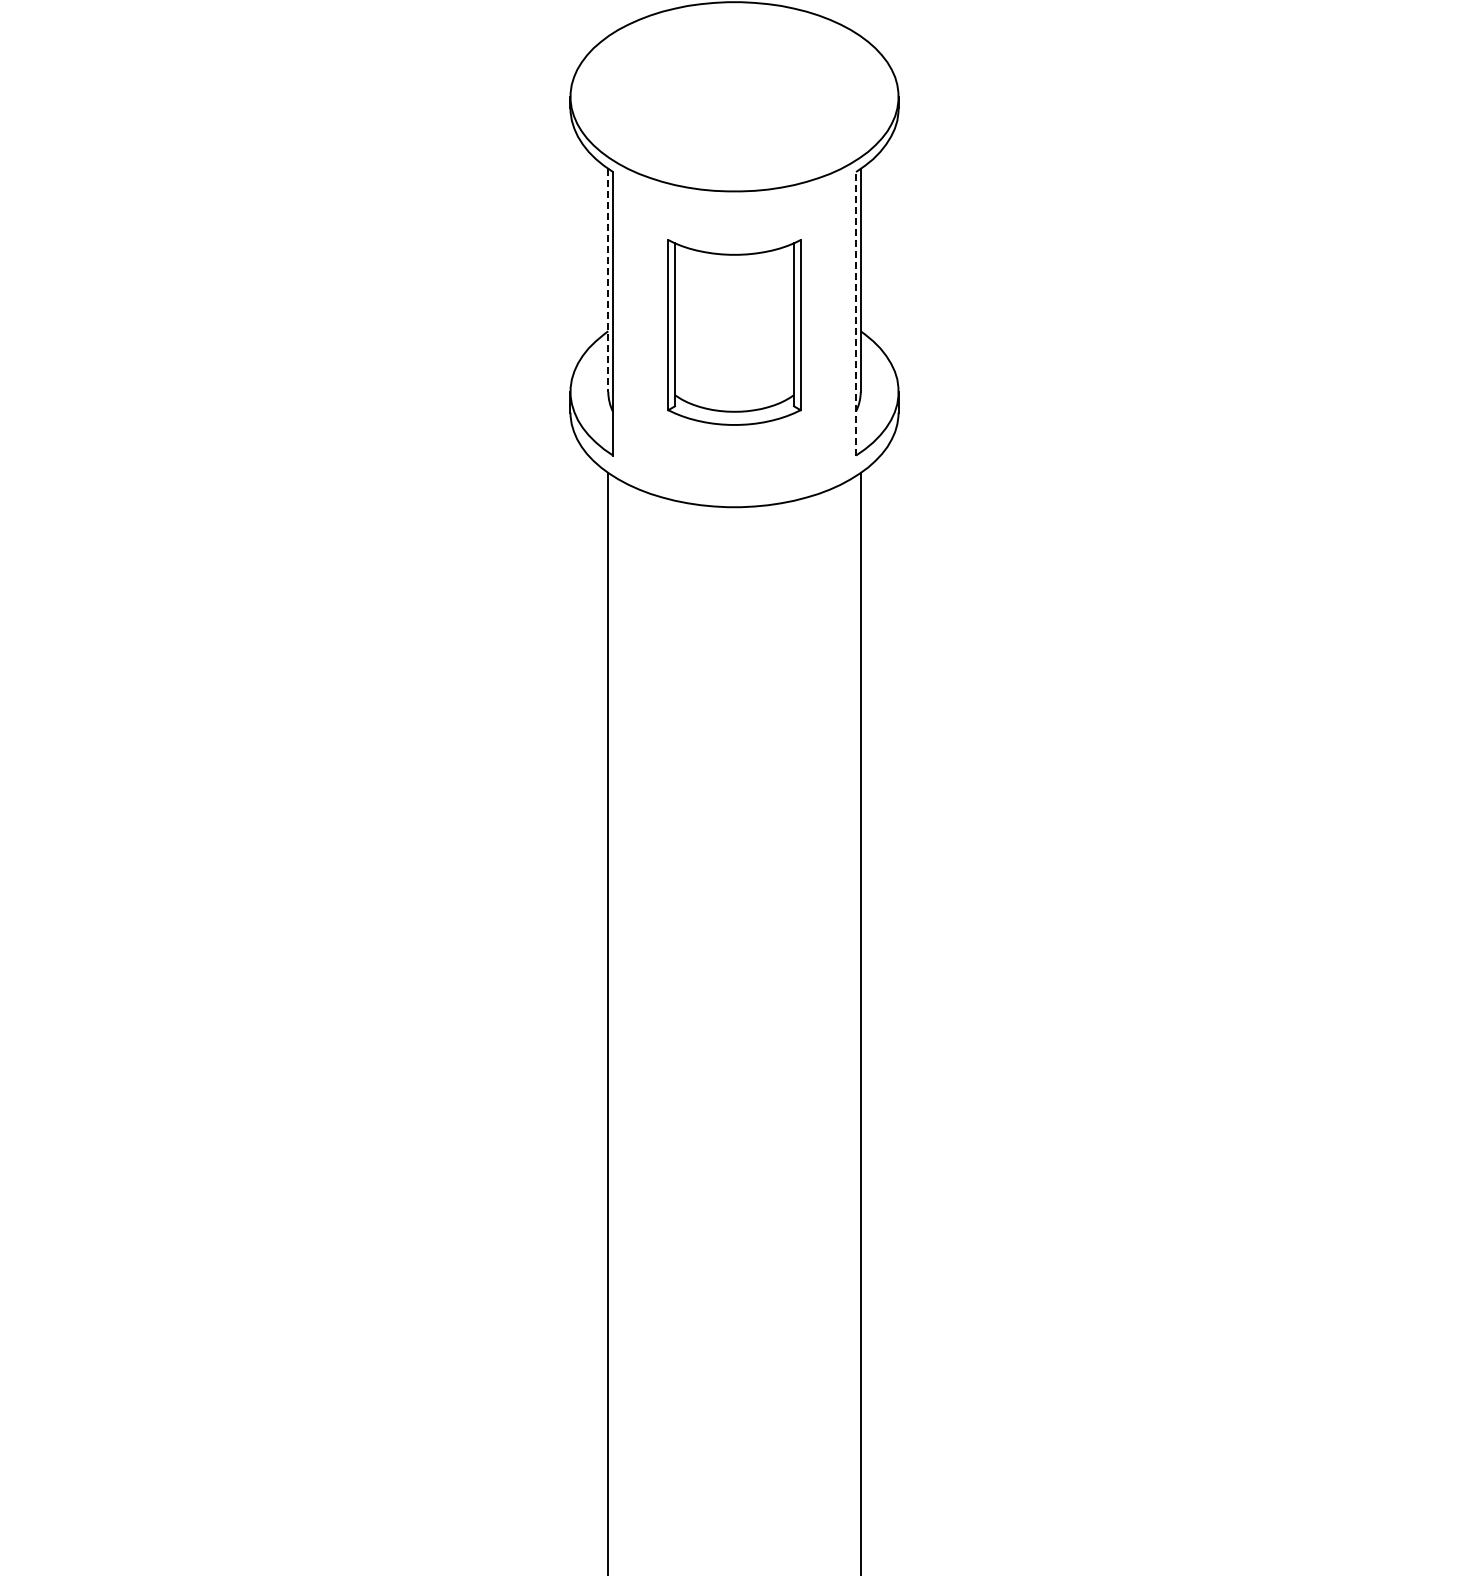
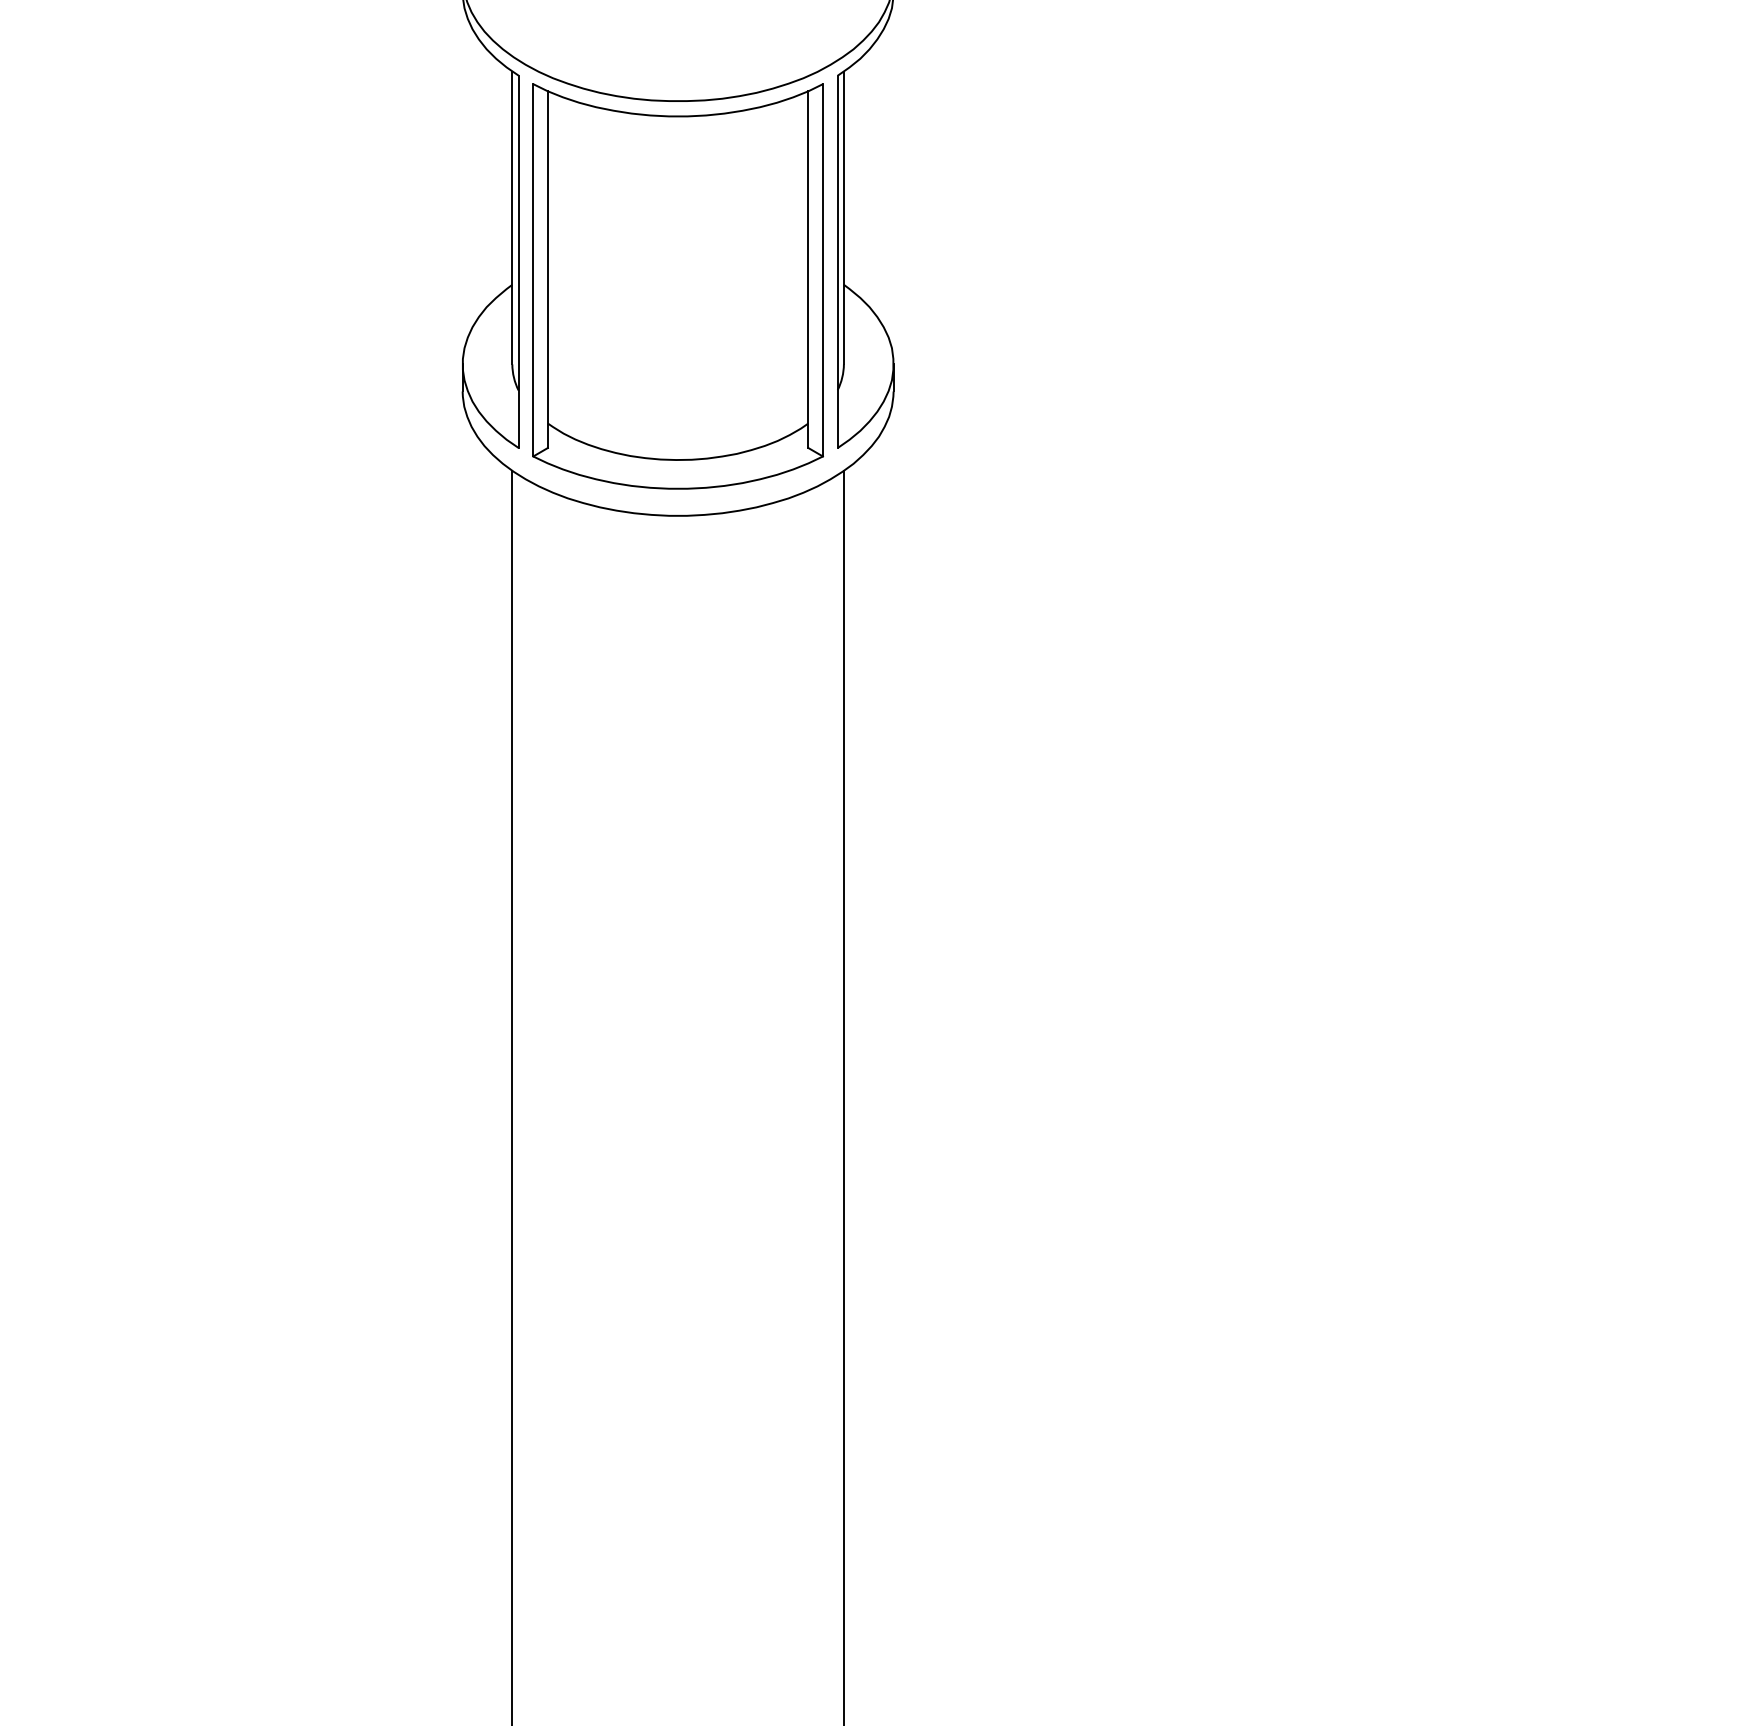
line: (608, 280) -> (512, 218), dashed -> solid
line: (856, 313) -> (838, 261), dashed -> solid
part: (734, 332) -> (678, 286), size x1.67

